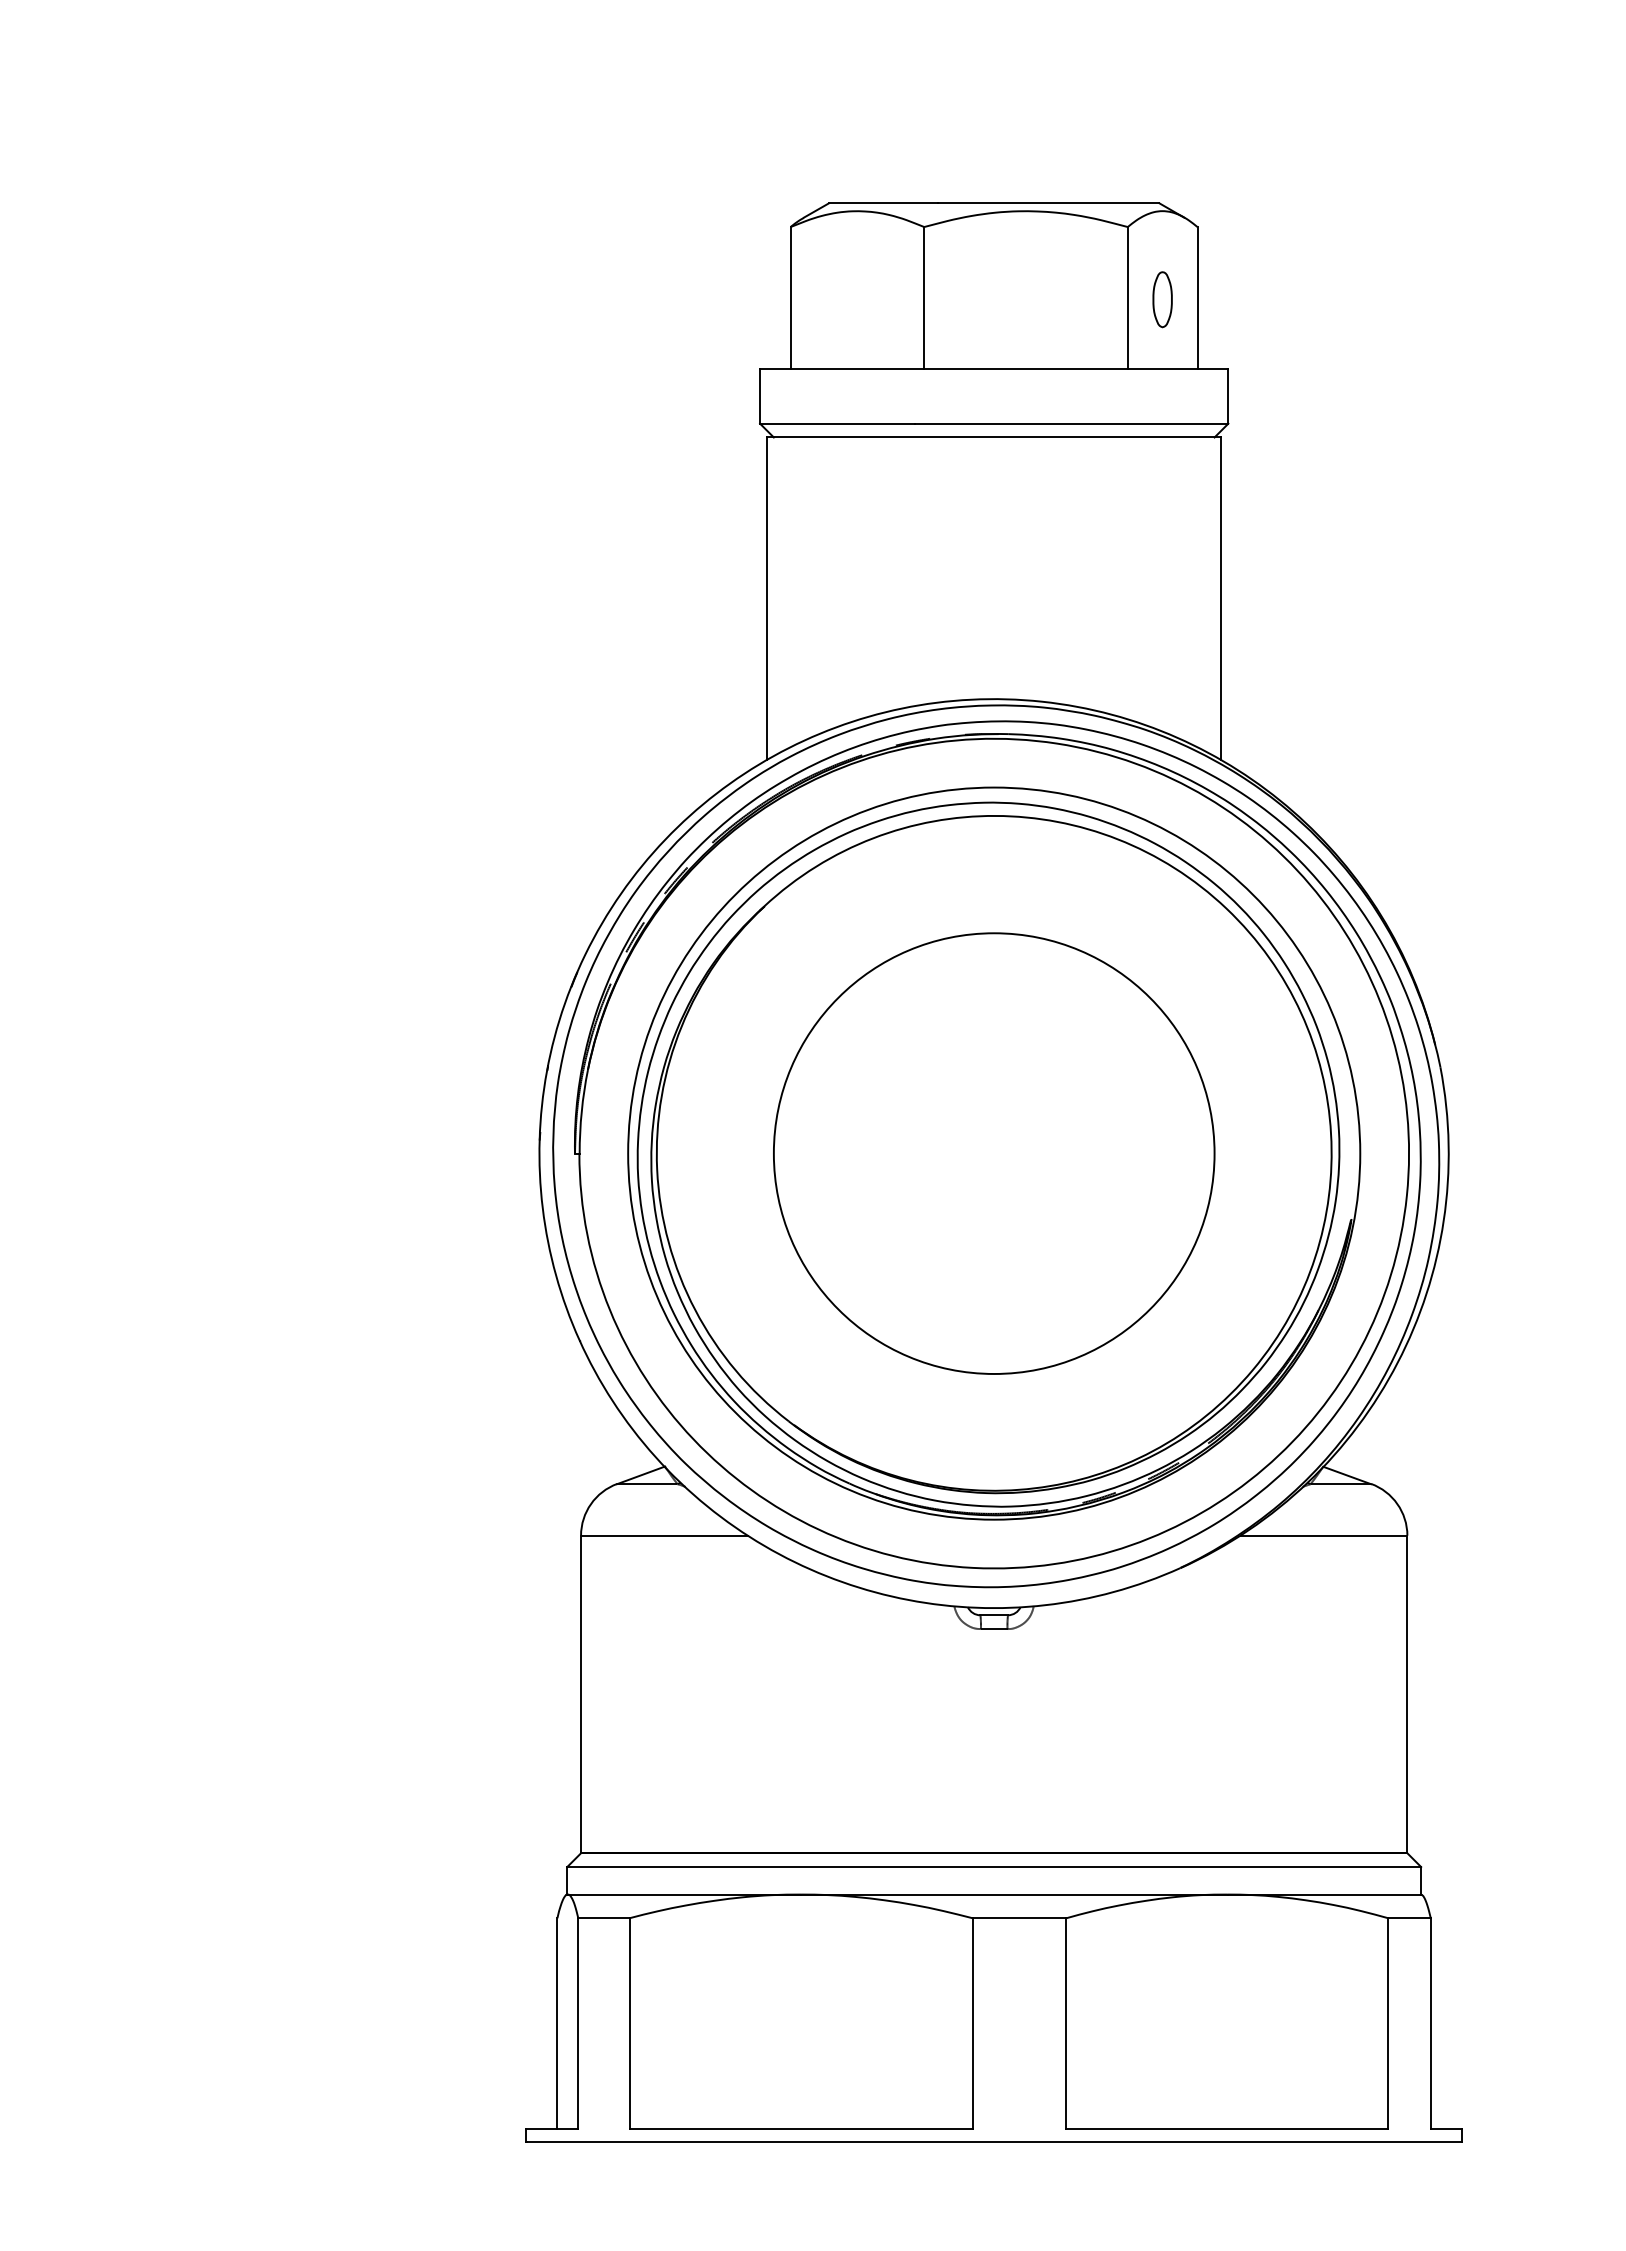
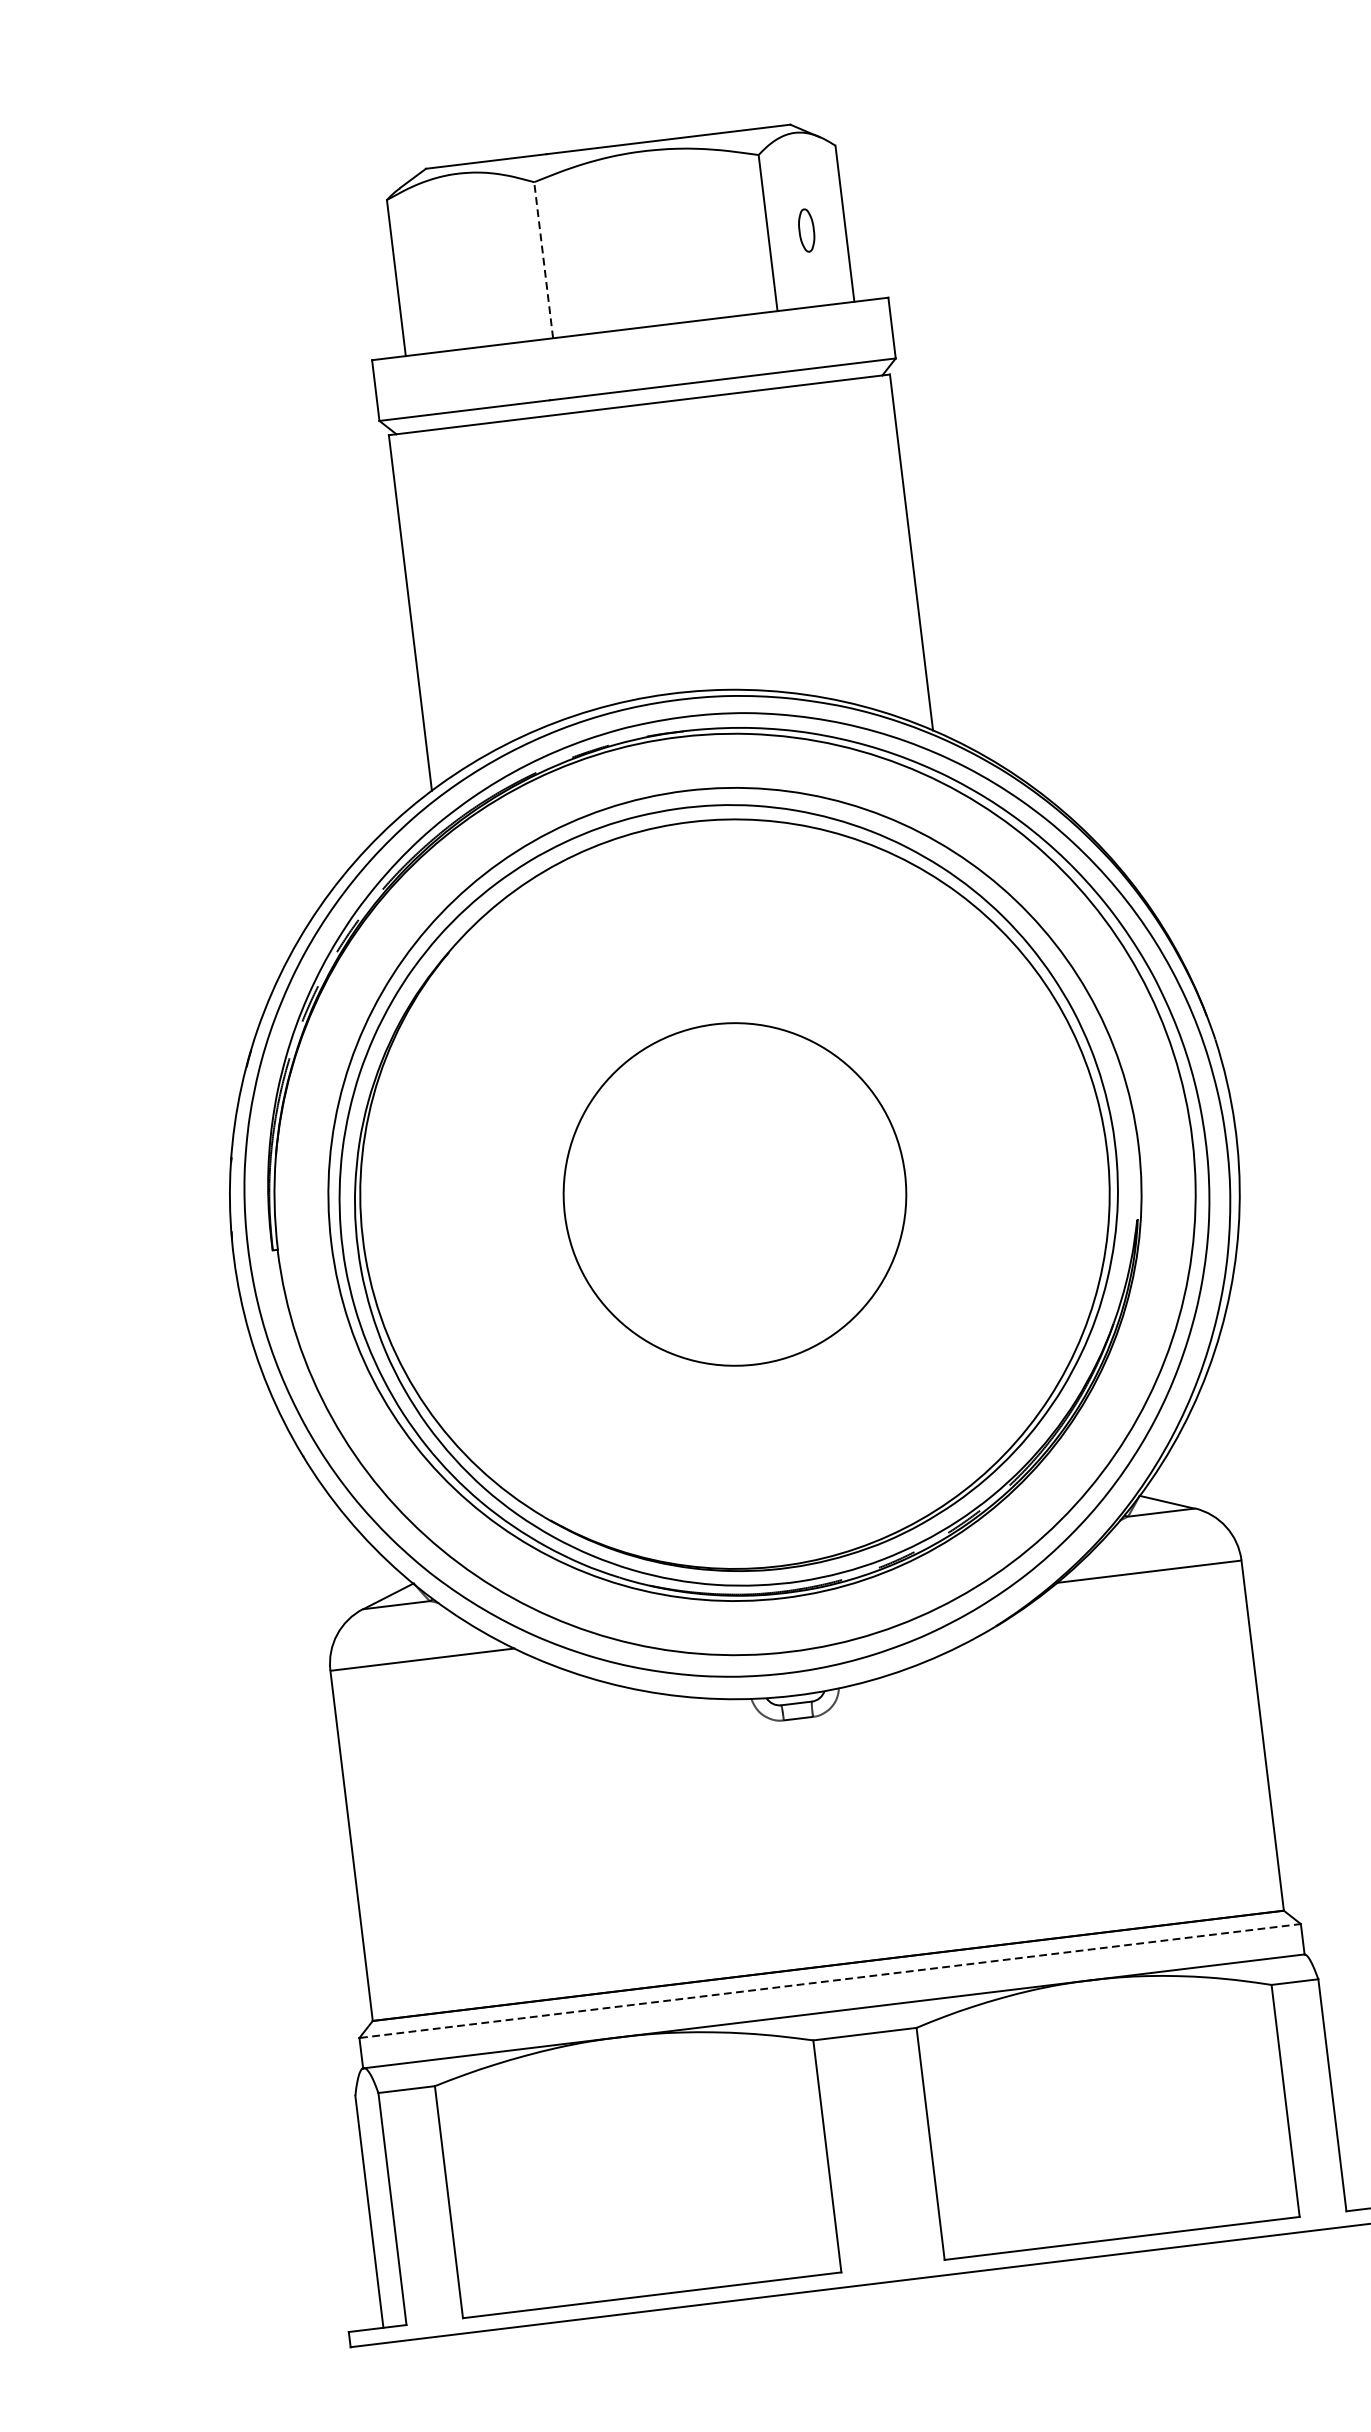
line: (924, 297) -> (543, 259), solid -> dashed
part: (1162, 299) -> (806, 230), size x0.7
circle: (993, 1153) -> (734, 1194), size x0.7
line: (994, 1867) -> (830, 1981), solid -> dashed

